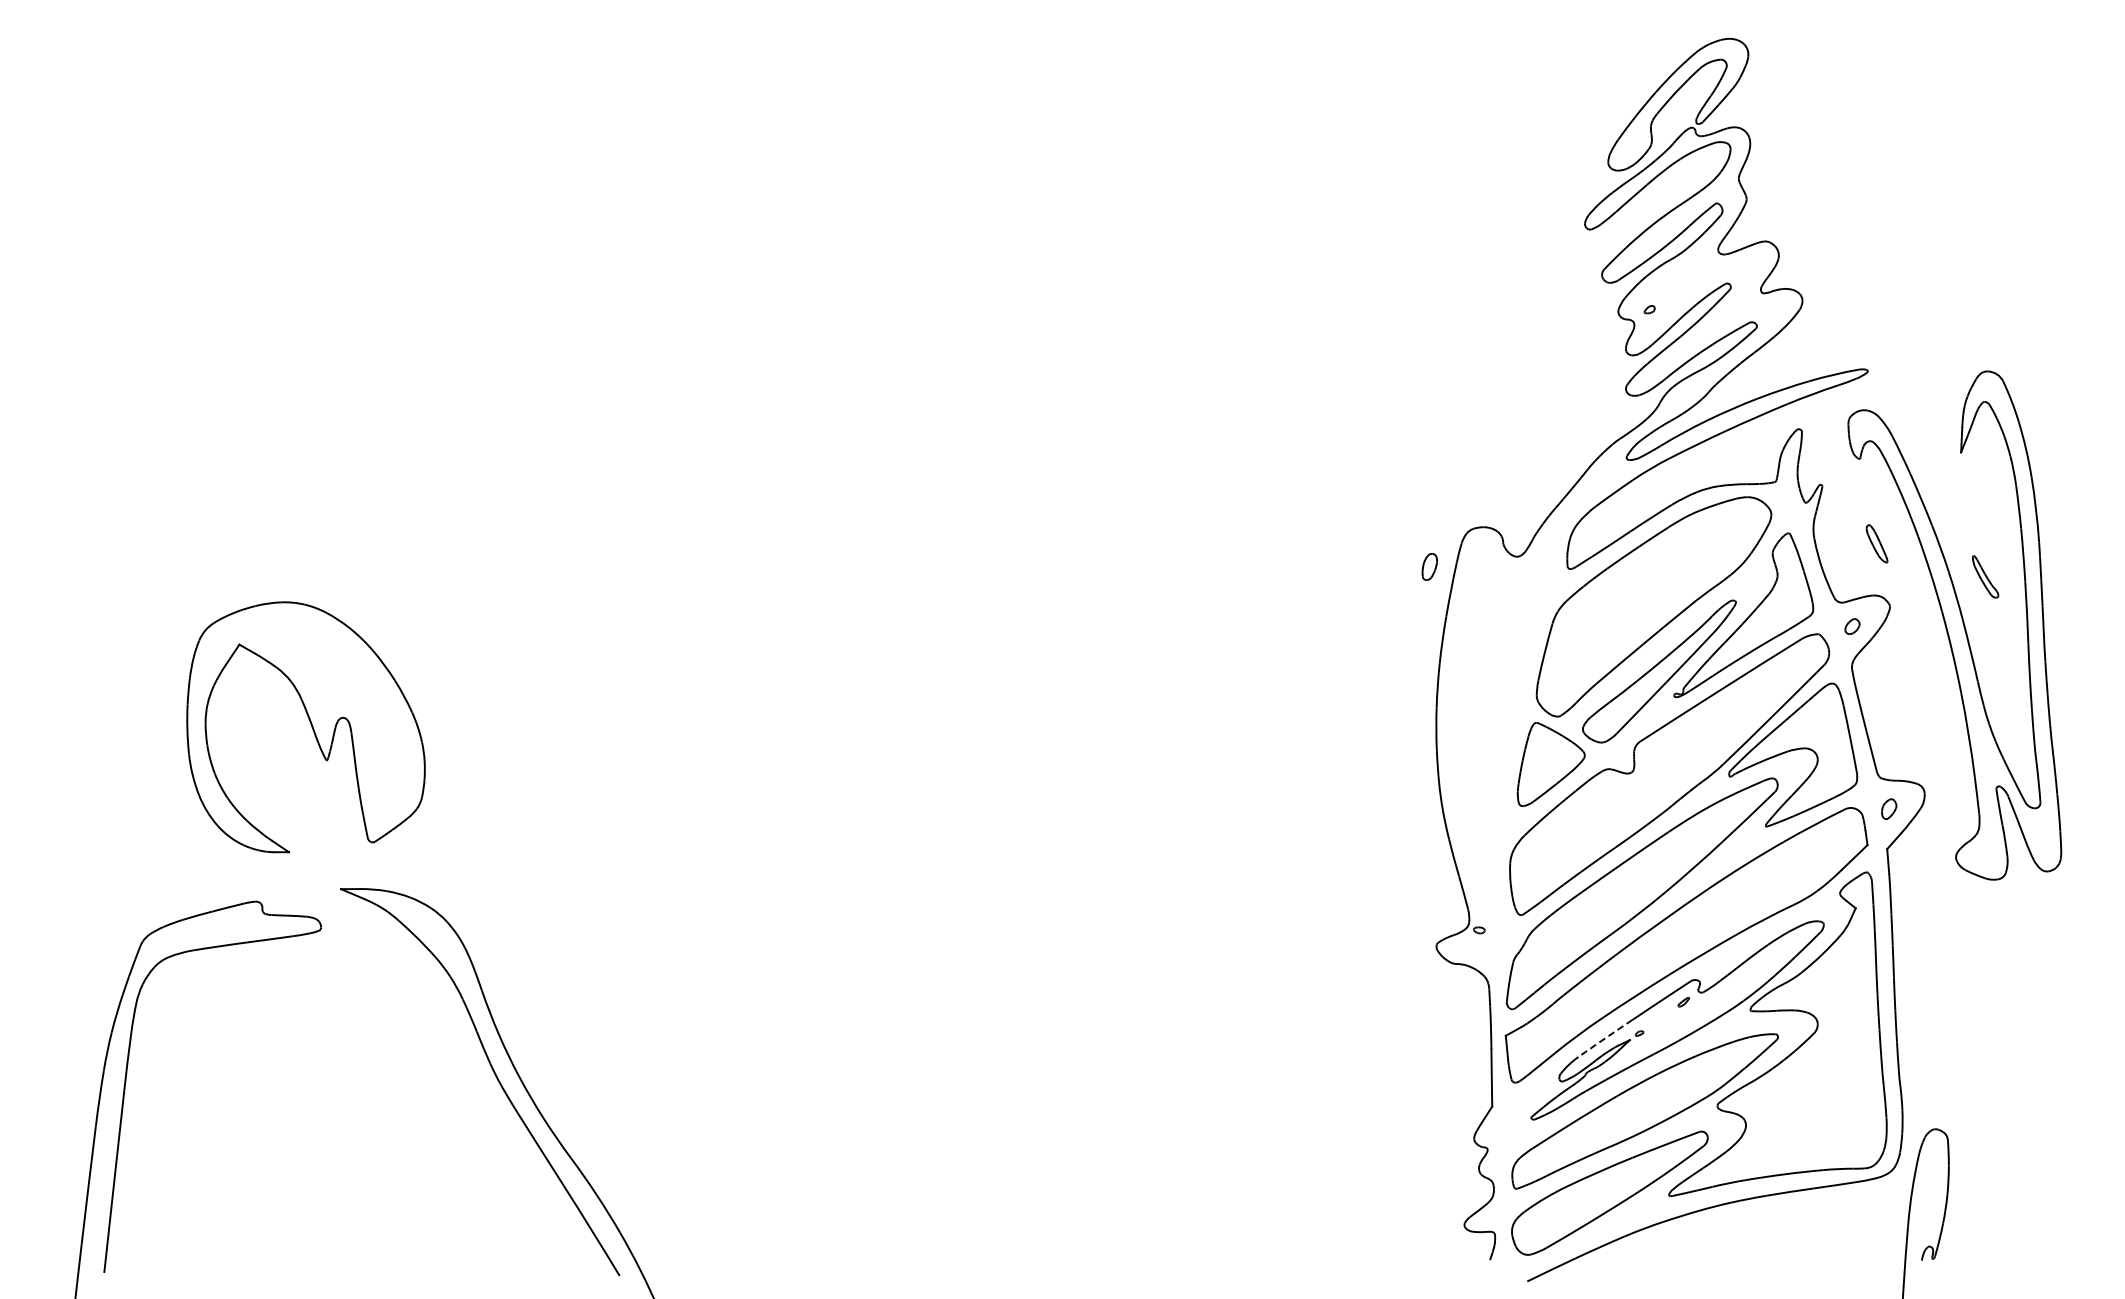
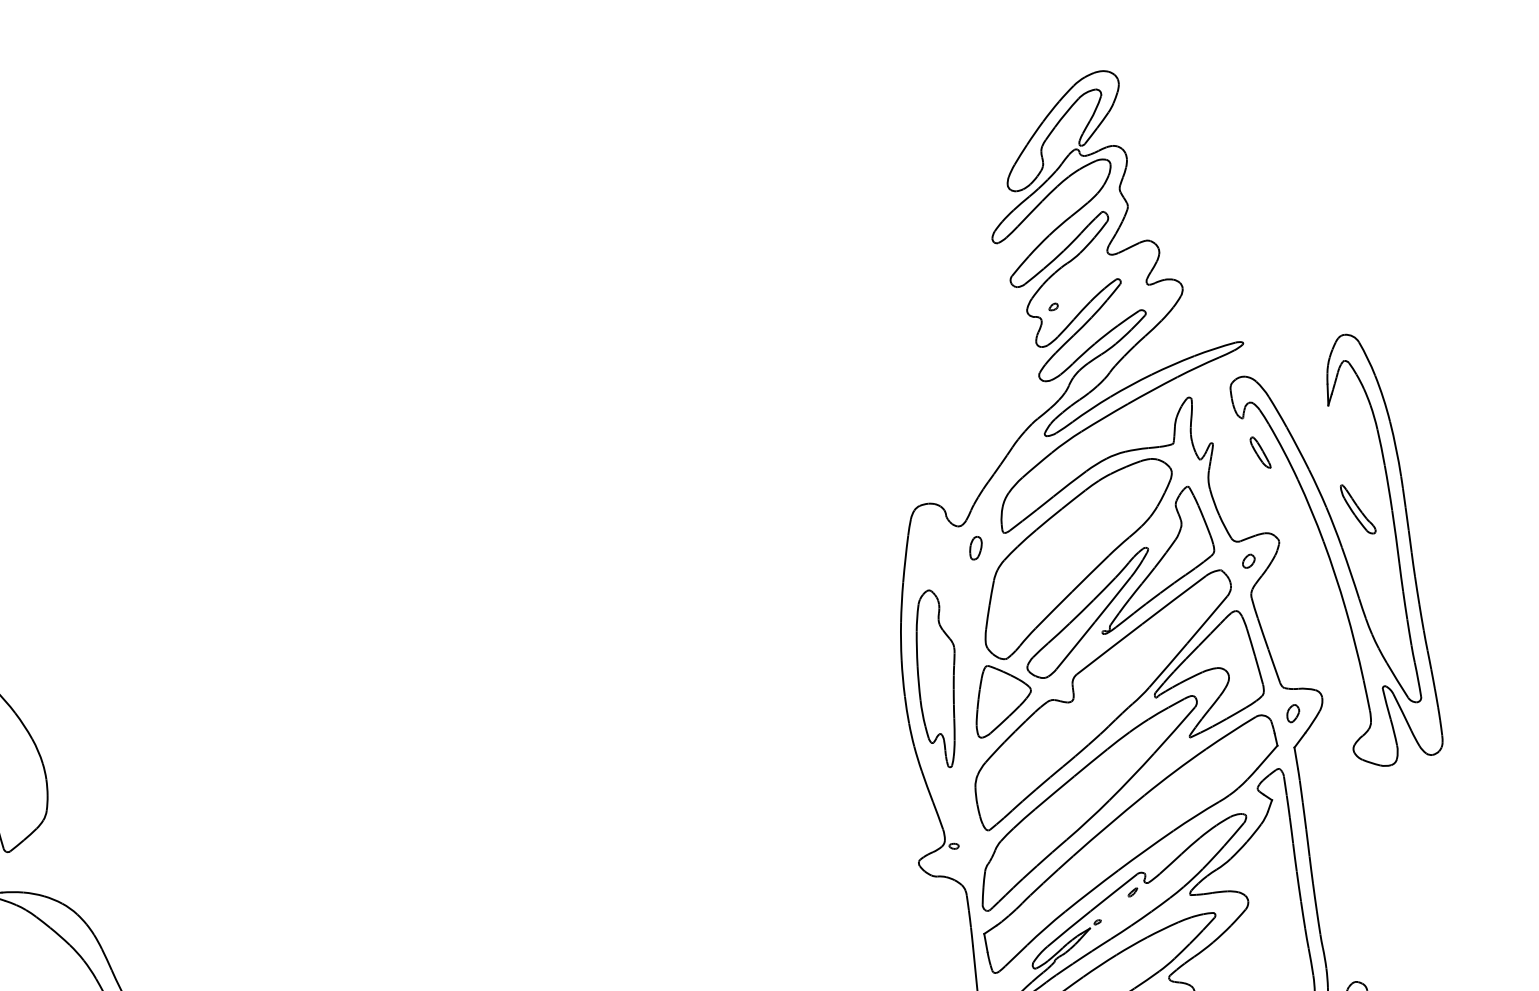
part: (1876, 543) -> (1260, 452), moved
part: (1429, 566) -> (975, 547), moved
part: (1985, 576) -> (1358, 509), size x1.43
part: (1476, 732) -> (937, 678), added
arc: (1605, 1038) -> (1069, 928), dashed -> solid

